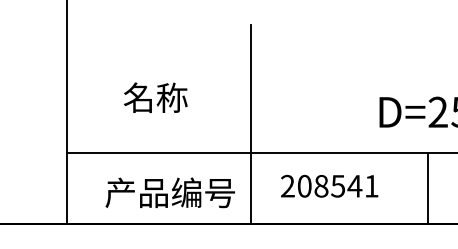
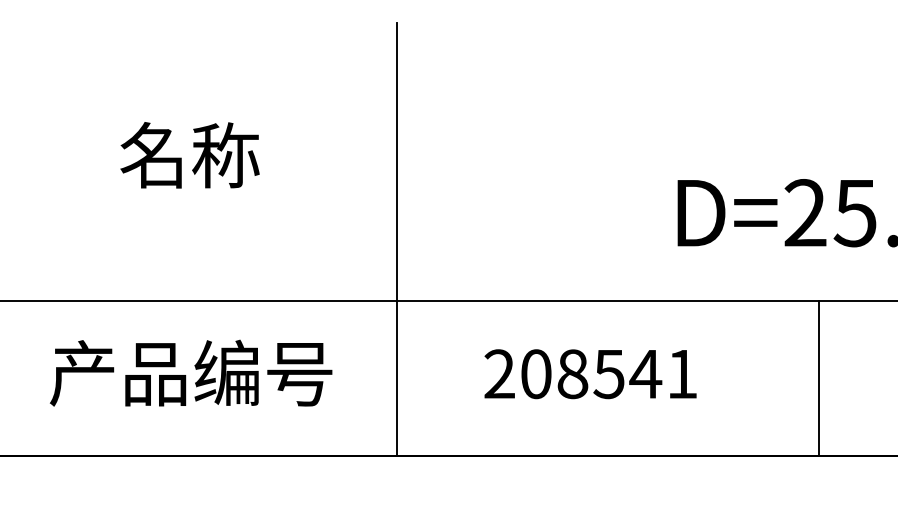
text: (155, 97) -> (189, 154), moved
text: (329, 185) -> (590, 372), moved
line: (427, 187) -> (819, 376), moved
text: (169, 192) -> (189, 372), moved

